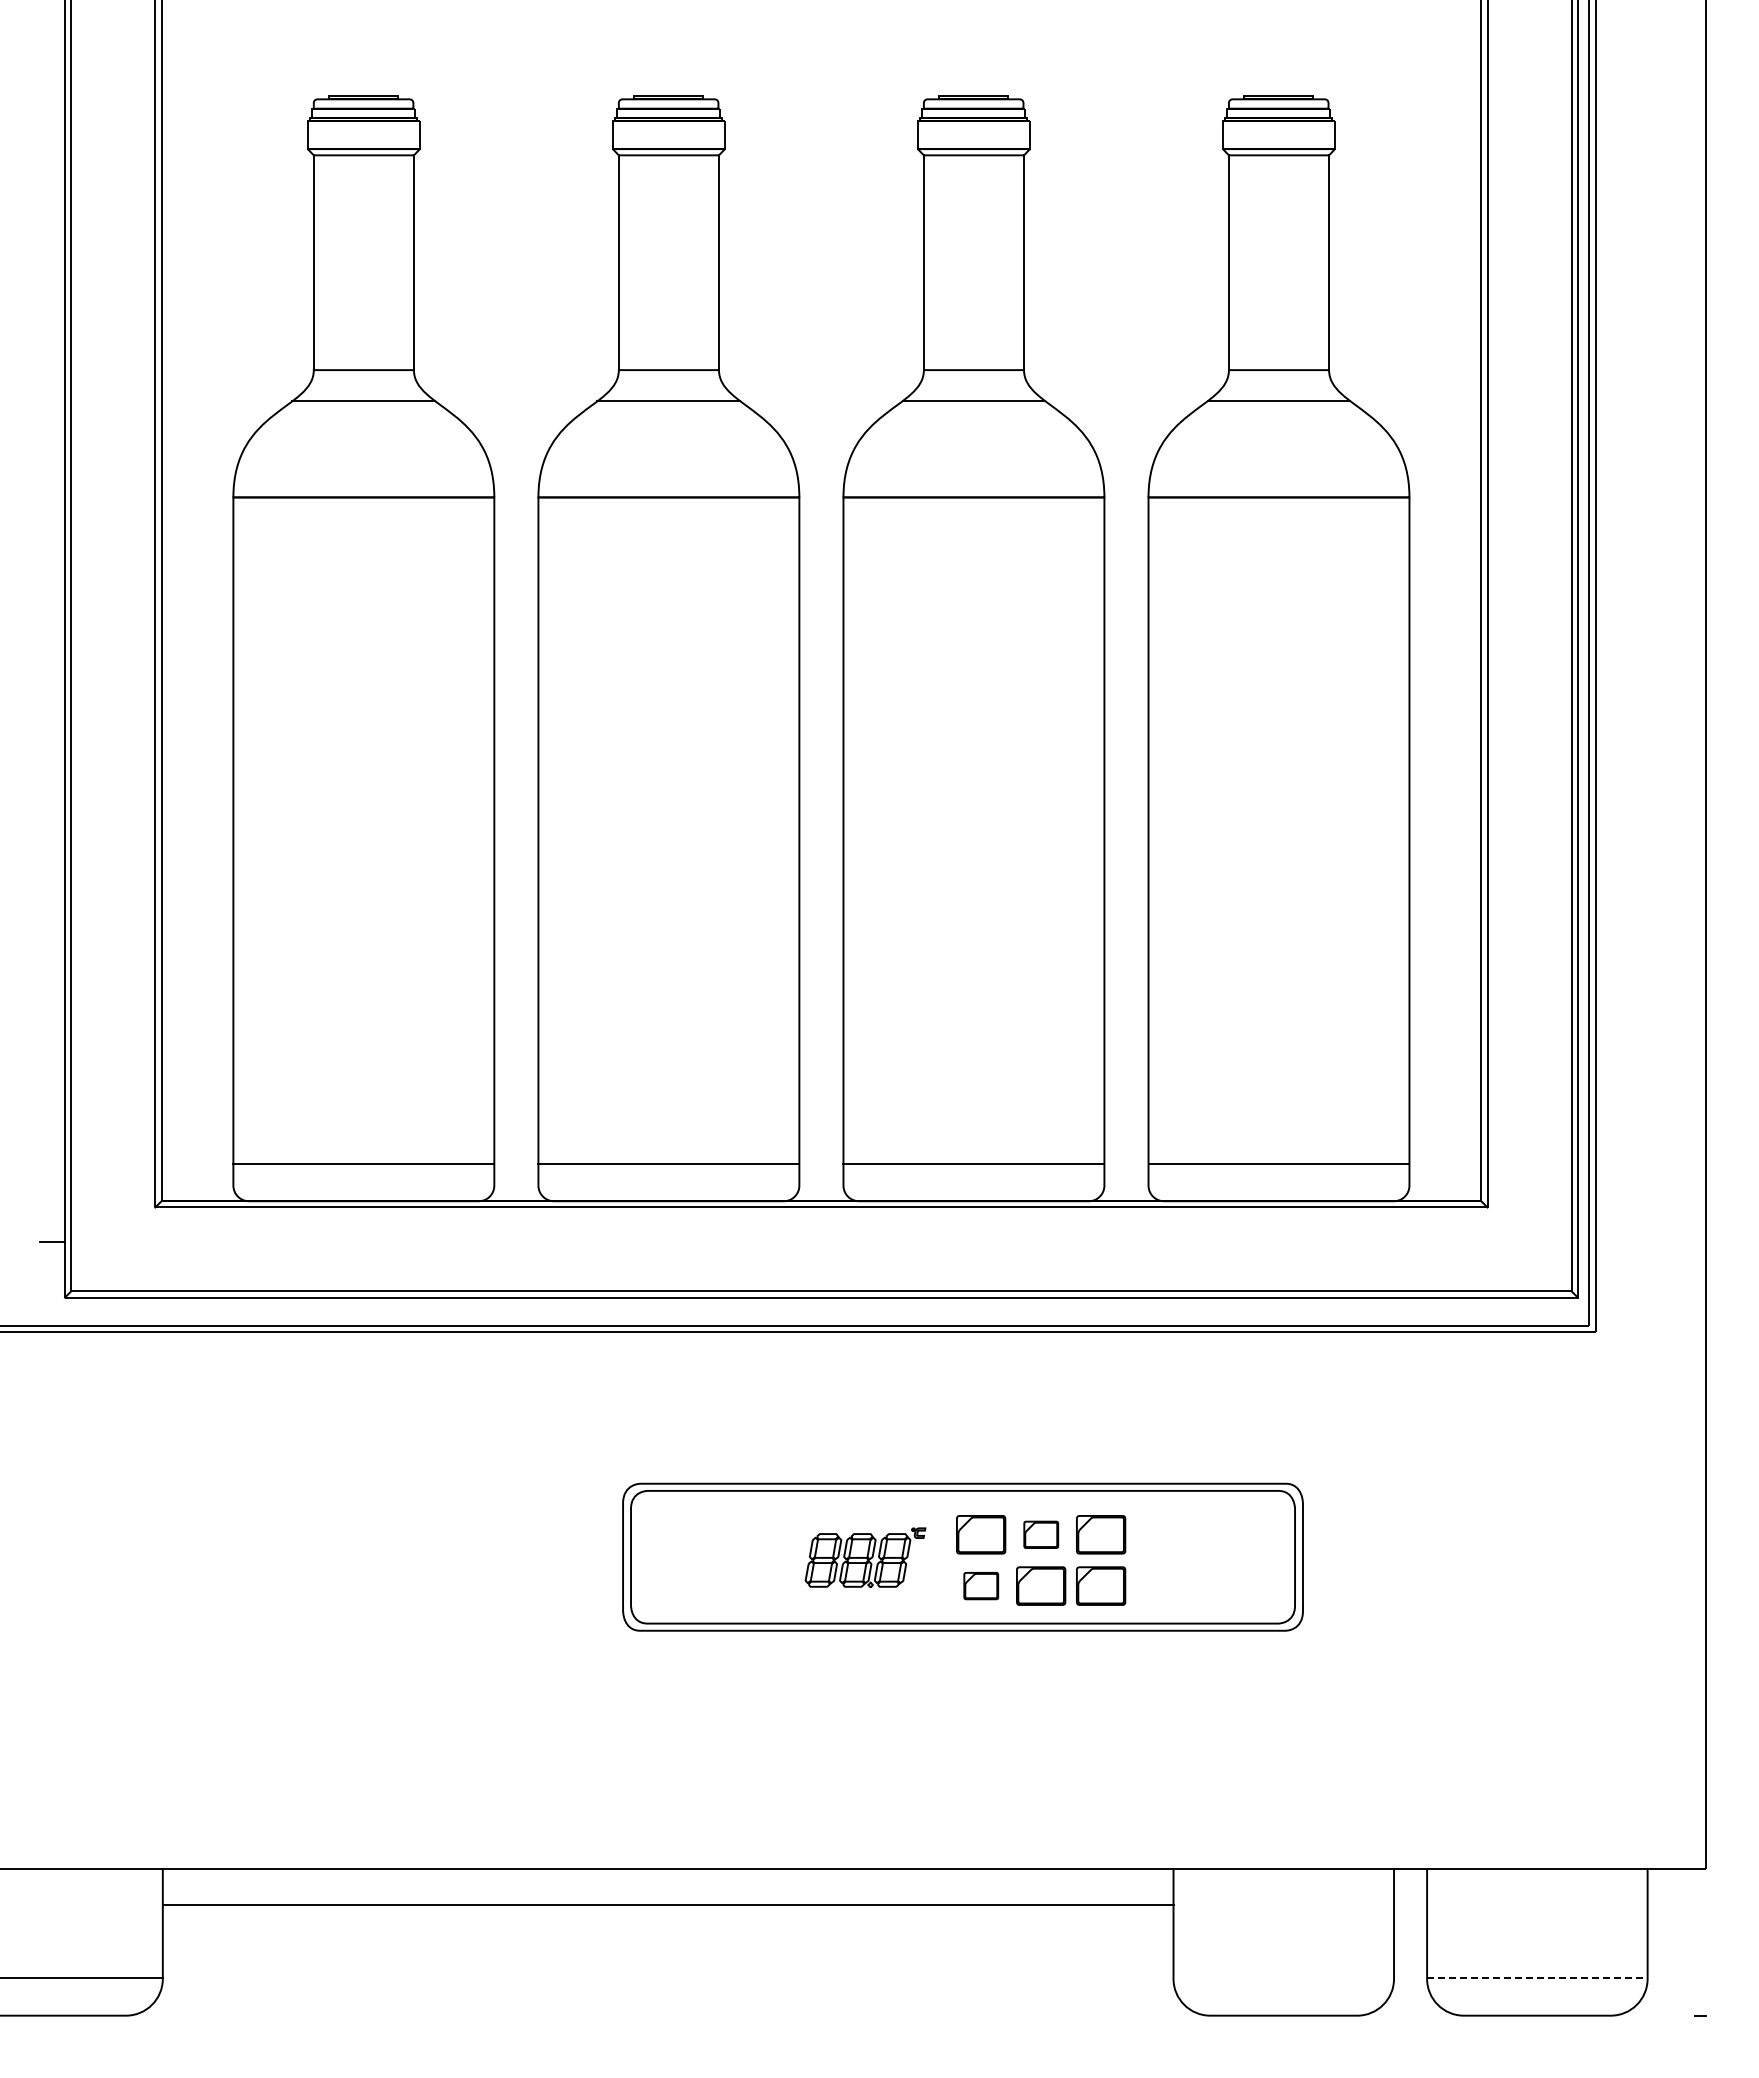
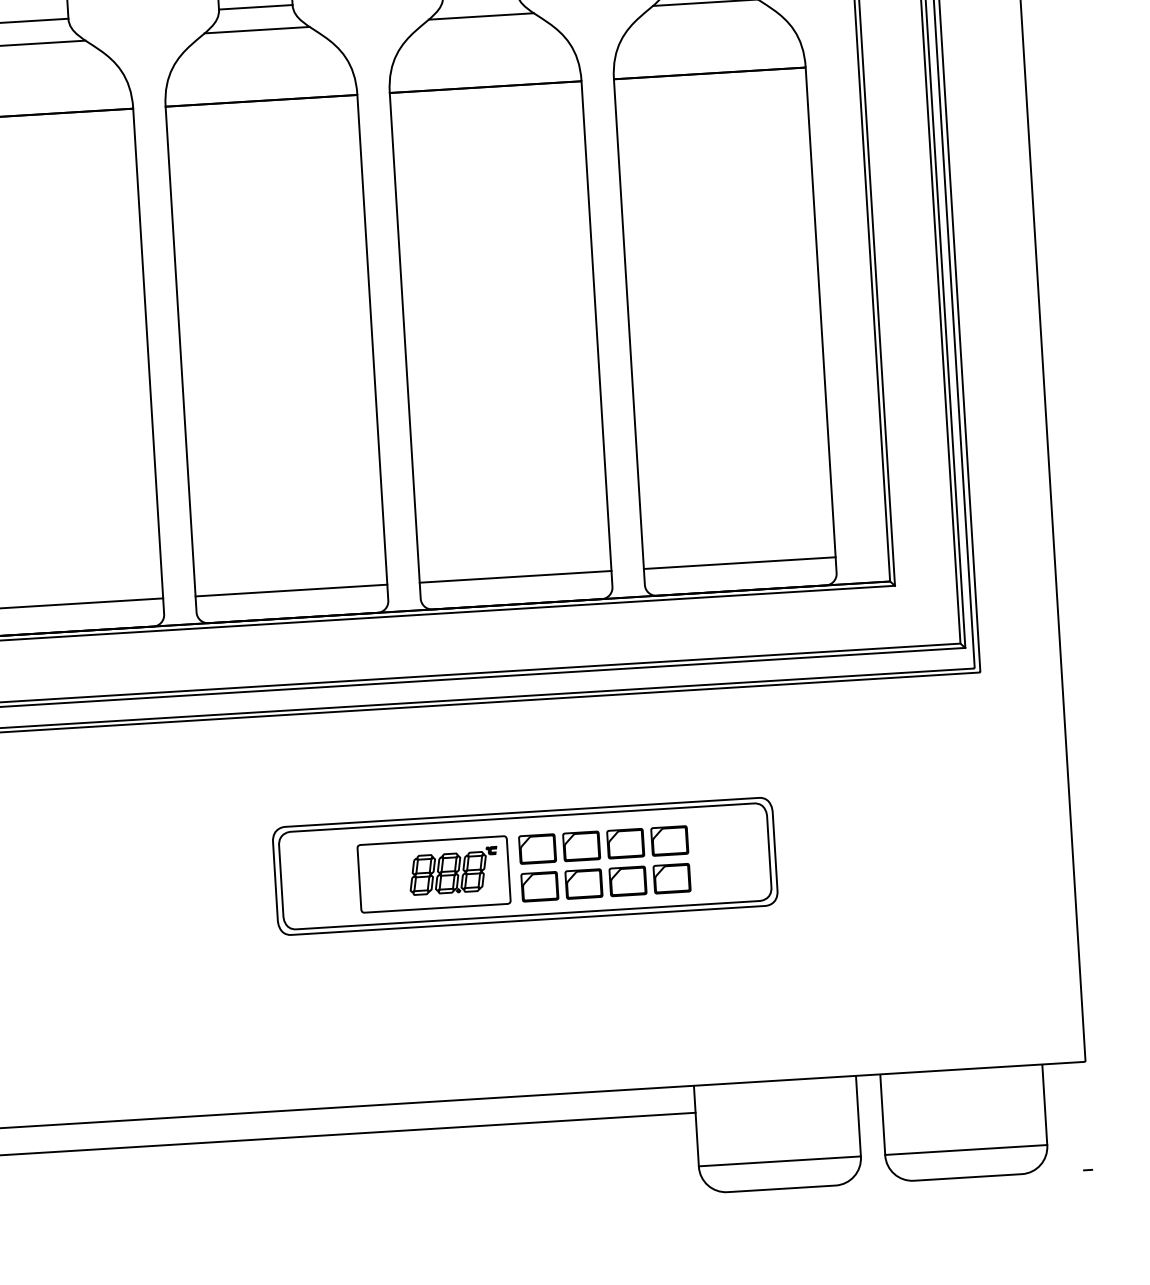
part: (1041, 1534) -> (581, 846), size x1.43
part: (1161, 1534) -> (670, 840), added
part: (838, 1560) -> (433, 874), added
part: (981, 1585) -> (540, 886), size x1.43
part: (1161, 1585) -> (672, 878), added
line: (1283, 1978) -> (779, 1161), added
line: (1537, 1978) -> (966, 1150), dashed -> solid

